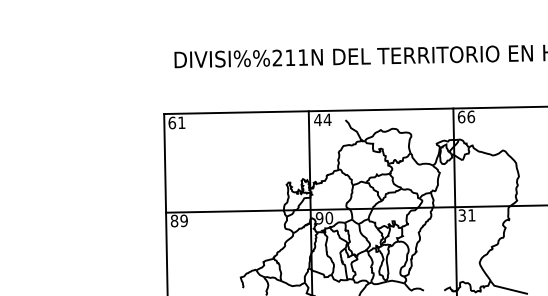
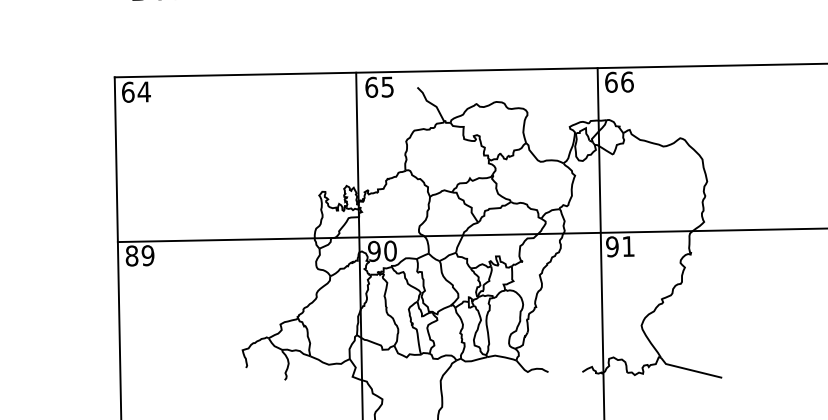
text: (322, 119) -> (379, 86), 44 -> 65
text: (181, 122) -> (143, 91), 61 -> 64
text: (461, 215) -> (611, 246), 31 -> 91

